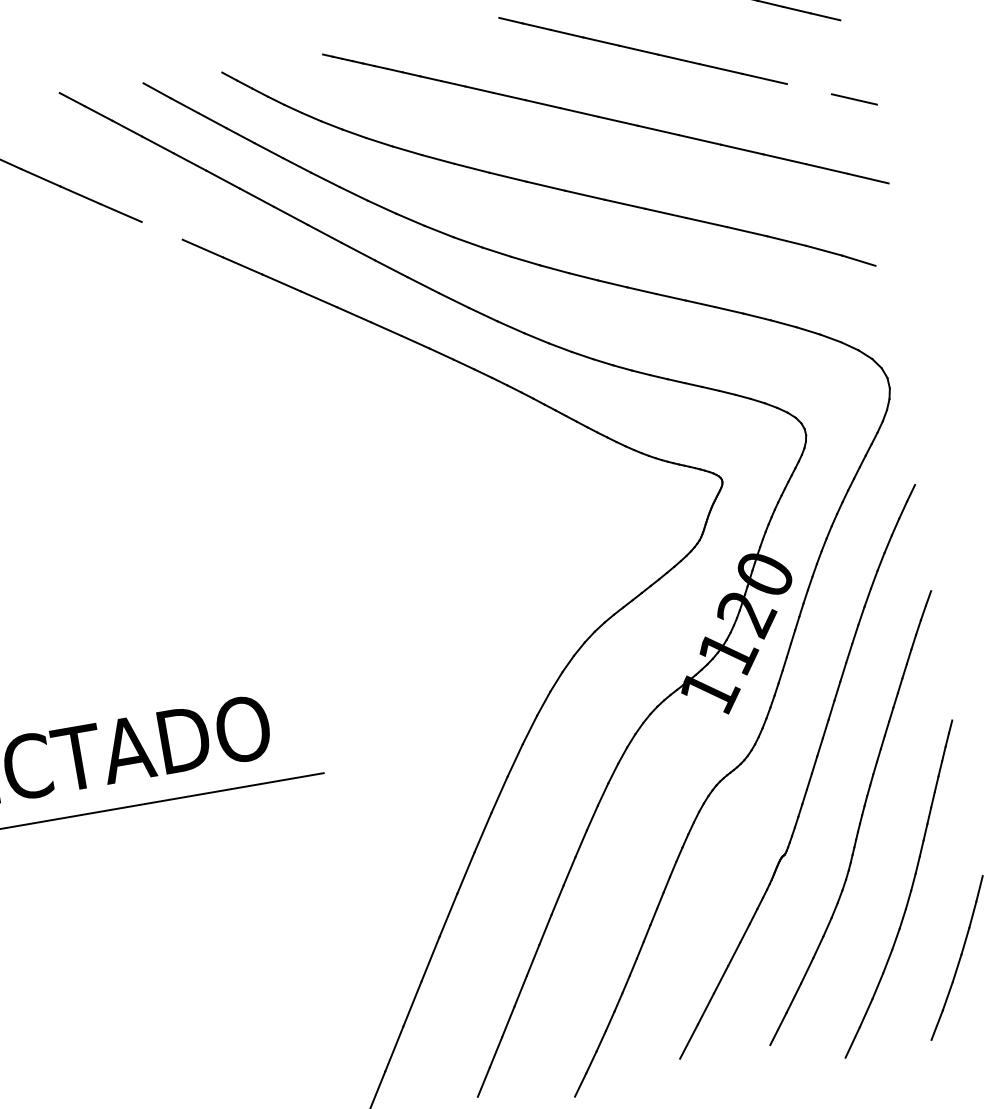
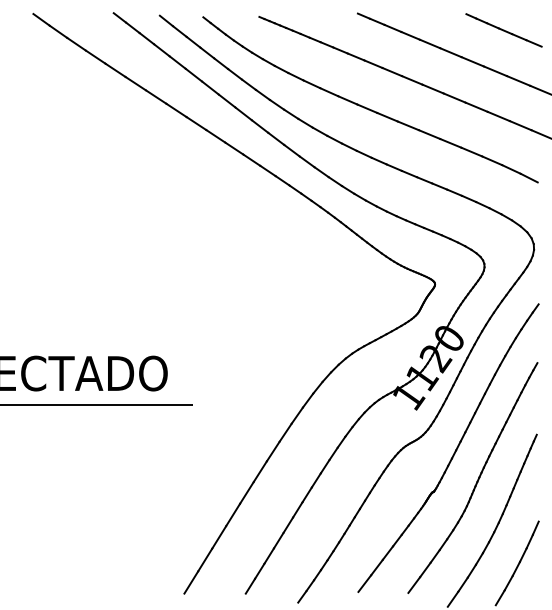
line: (809, 88) -> (518, 80), added
line: (162, 229) -> (156, 96), added

